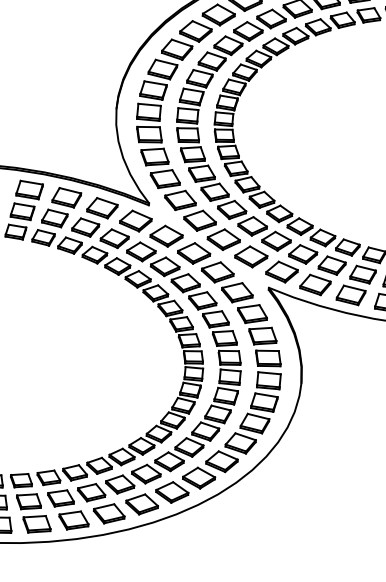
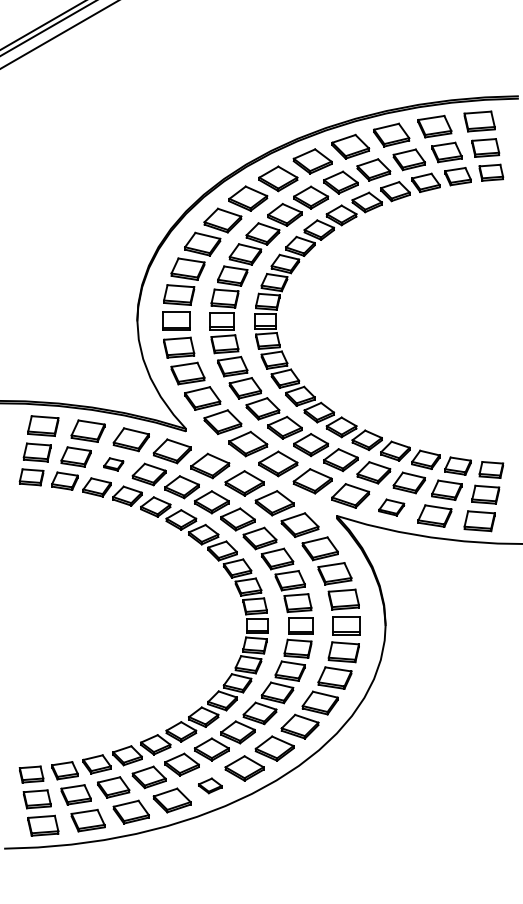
part: (85, 227) -> (113, 464), size x0.6
part: (315, 284) -> (391, 507), size x0.7
part: (142, 504) -> (210, 785), size x0.6

